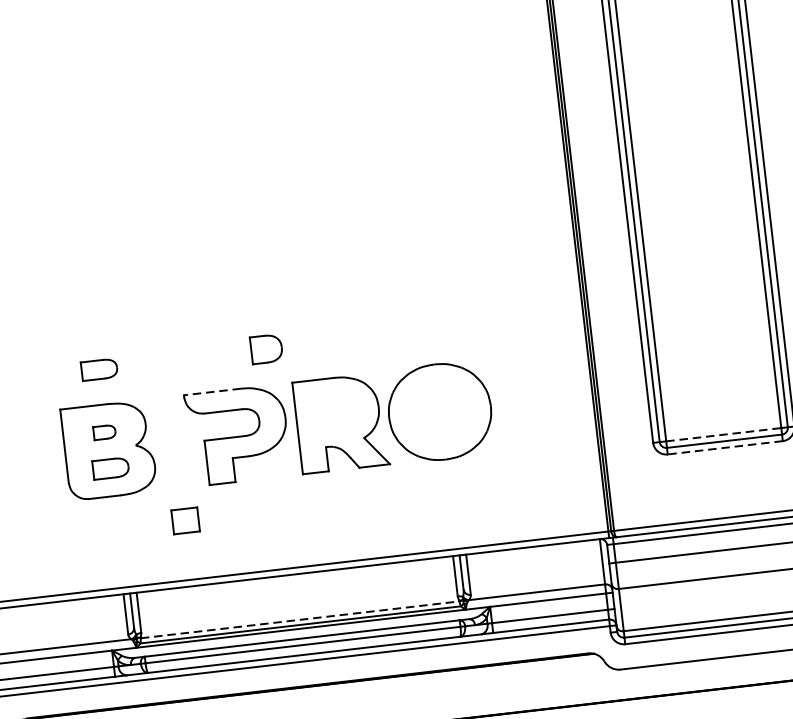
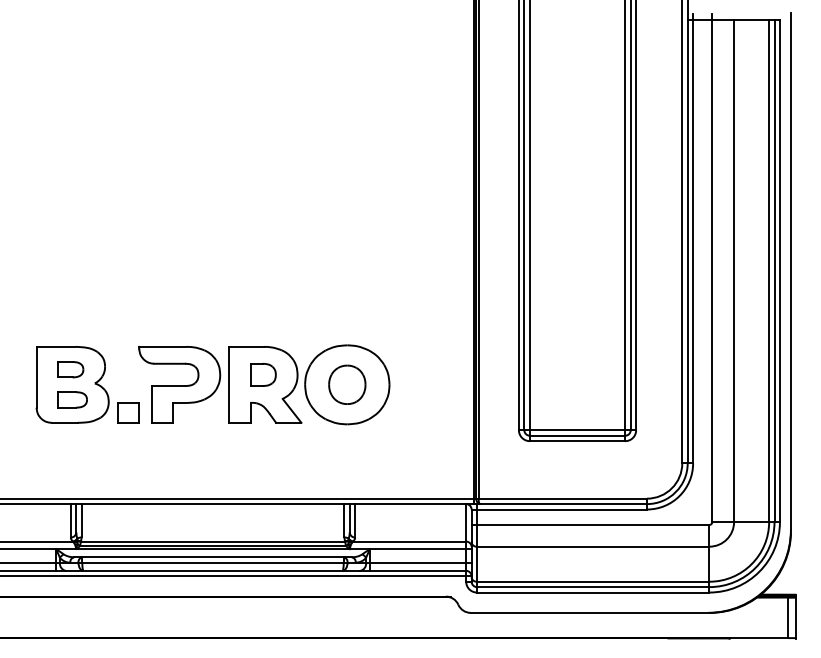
part: (266, 348) -> (263, 374), moved
part: (99, 369) -> (72, 317), removed
line: (212, 391) -> (162, 346), dashed -> solid
part: (440, 411) -> (347, 384), added
part: (104, 432) -> (70, 369), size x1.43
line: (723, 434) -> (577, 430), dashed -> solid
line: (725, 448) -> (577, 441), dashed -> solid
part: (185, 520) -> (128, 412), moved
line: (300, 619) -> (213, 541), dashed -> solid

